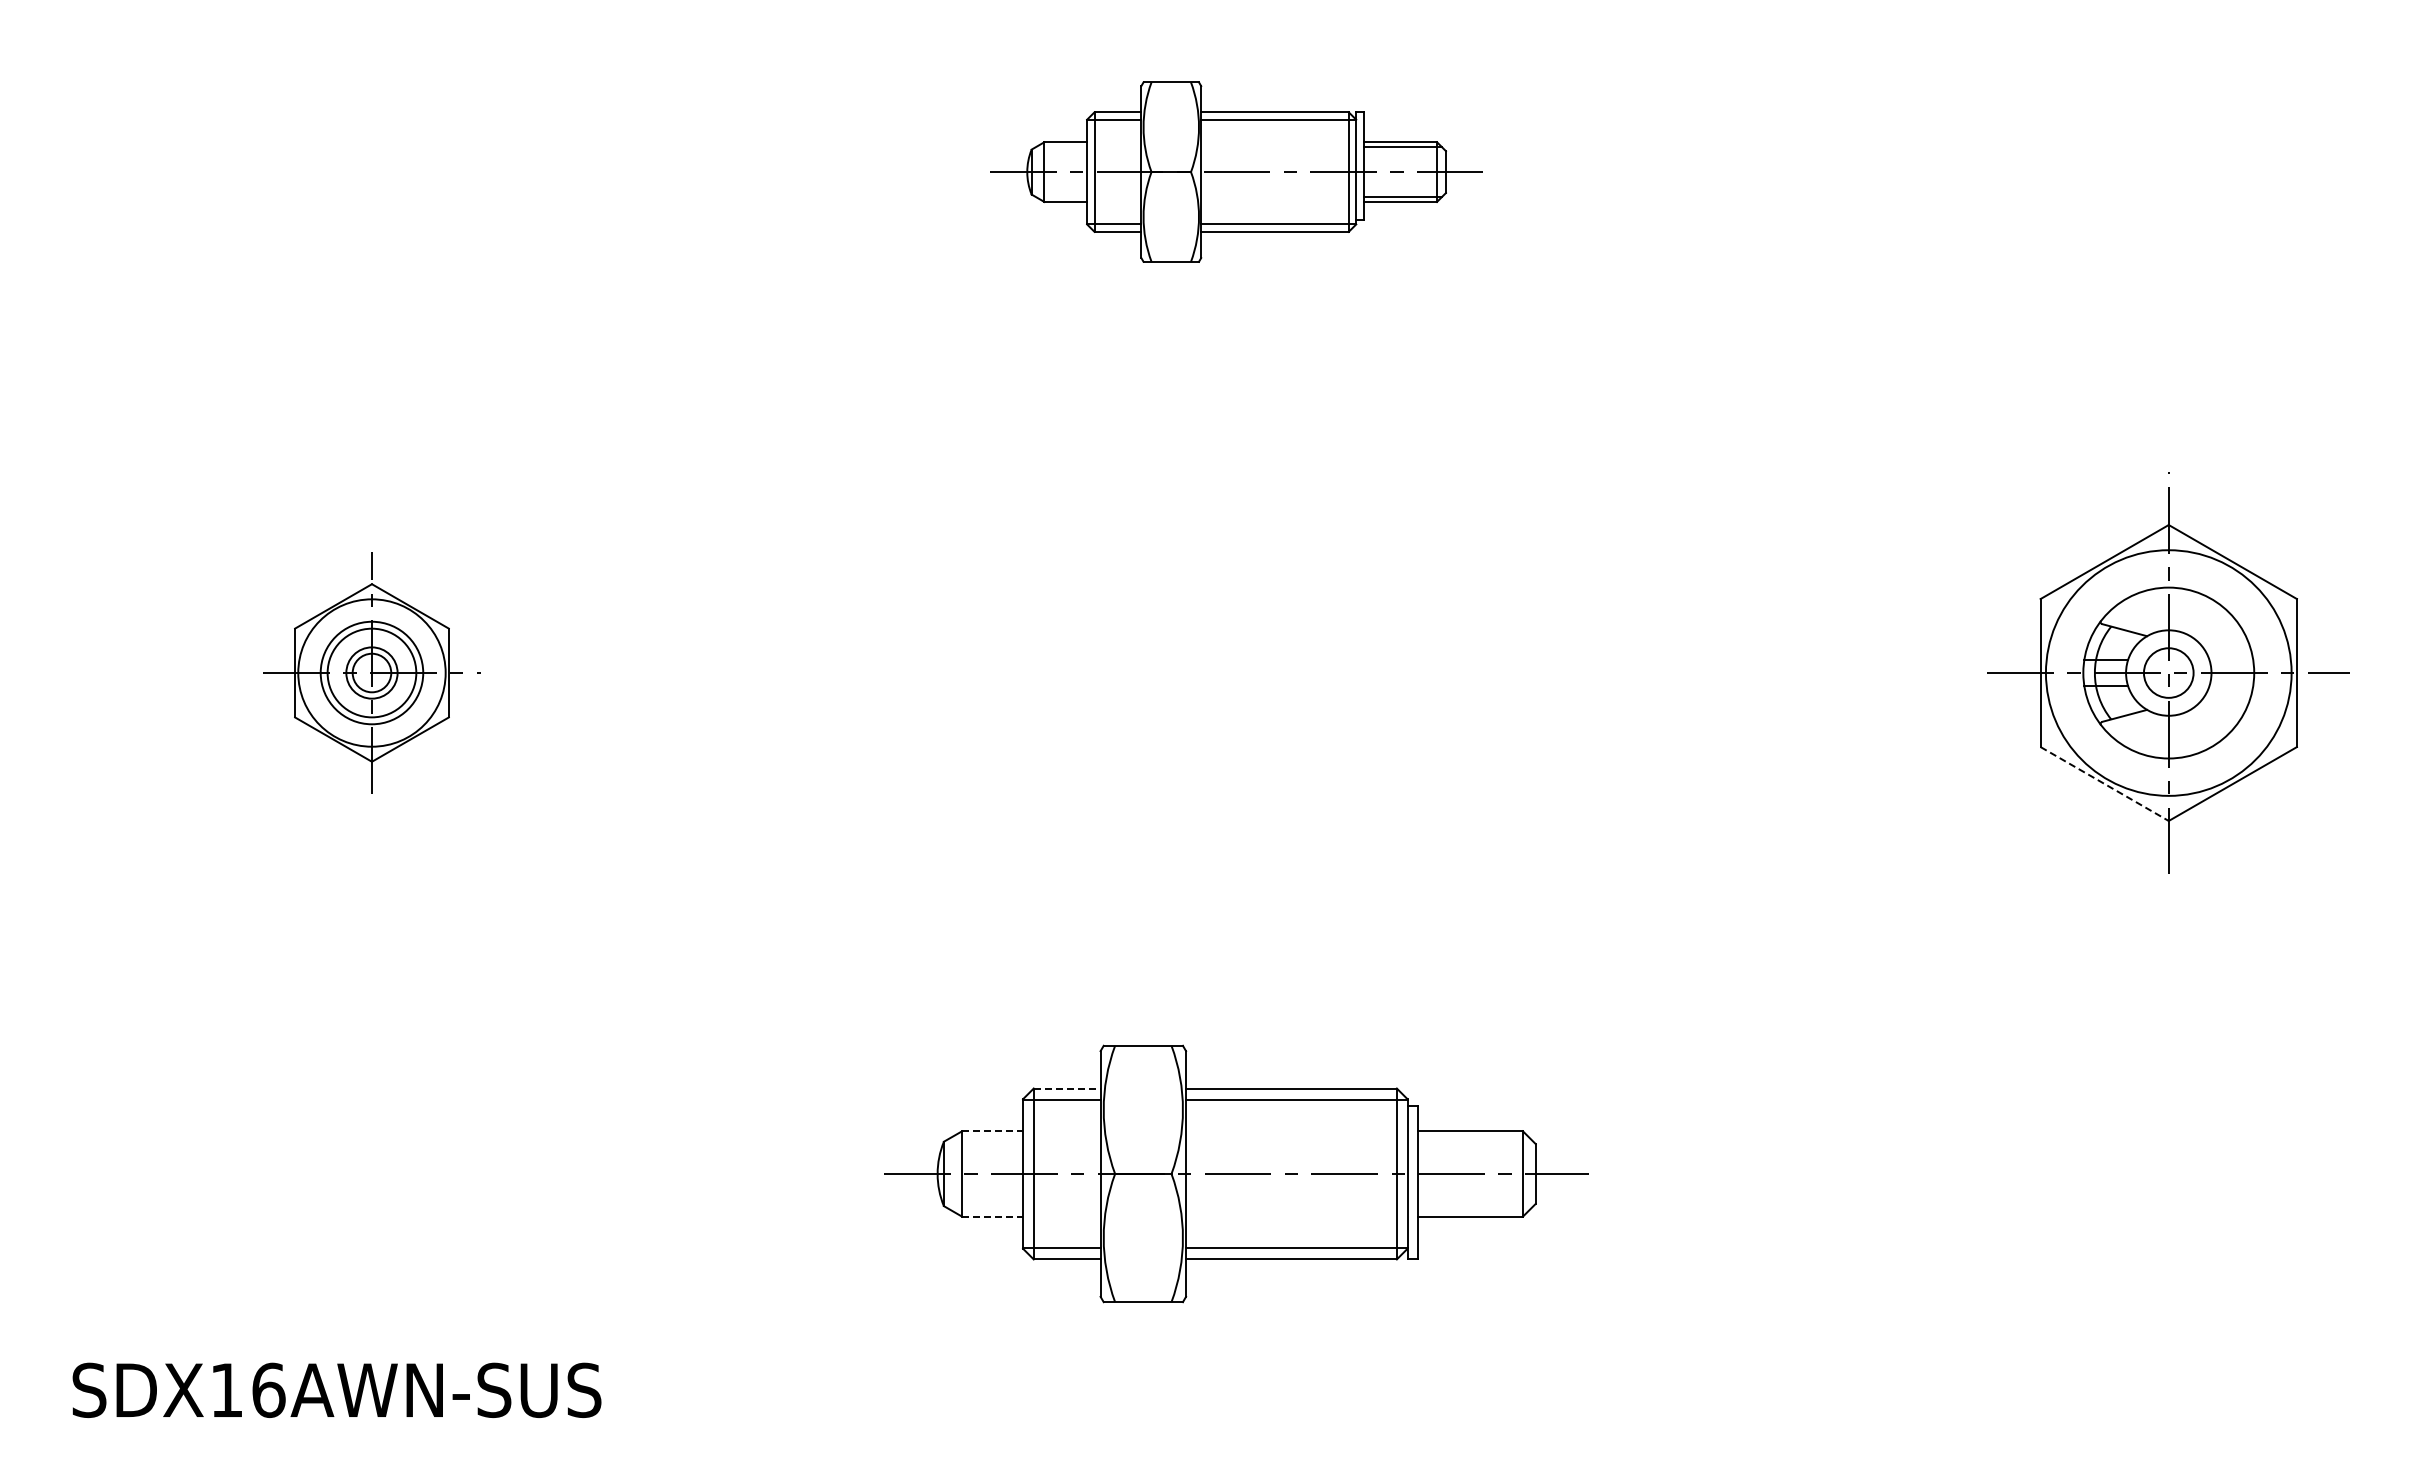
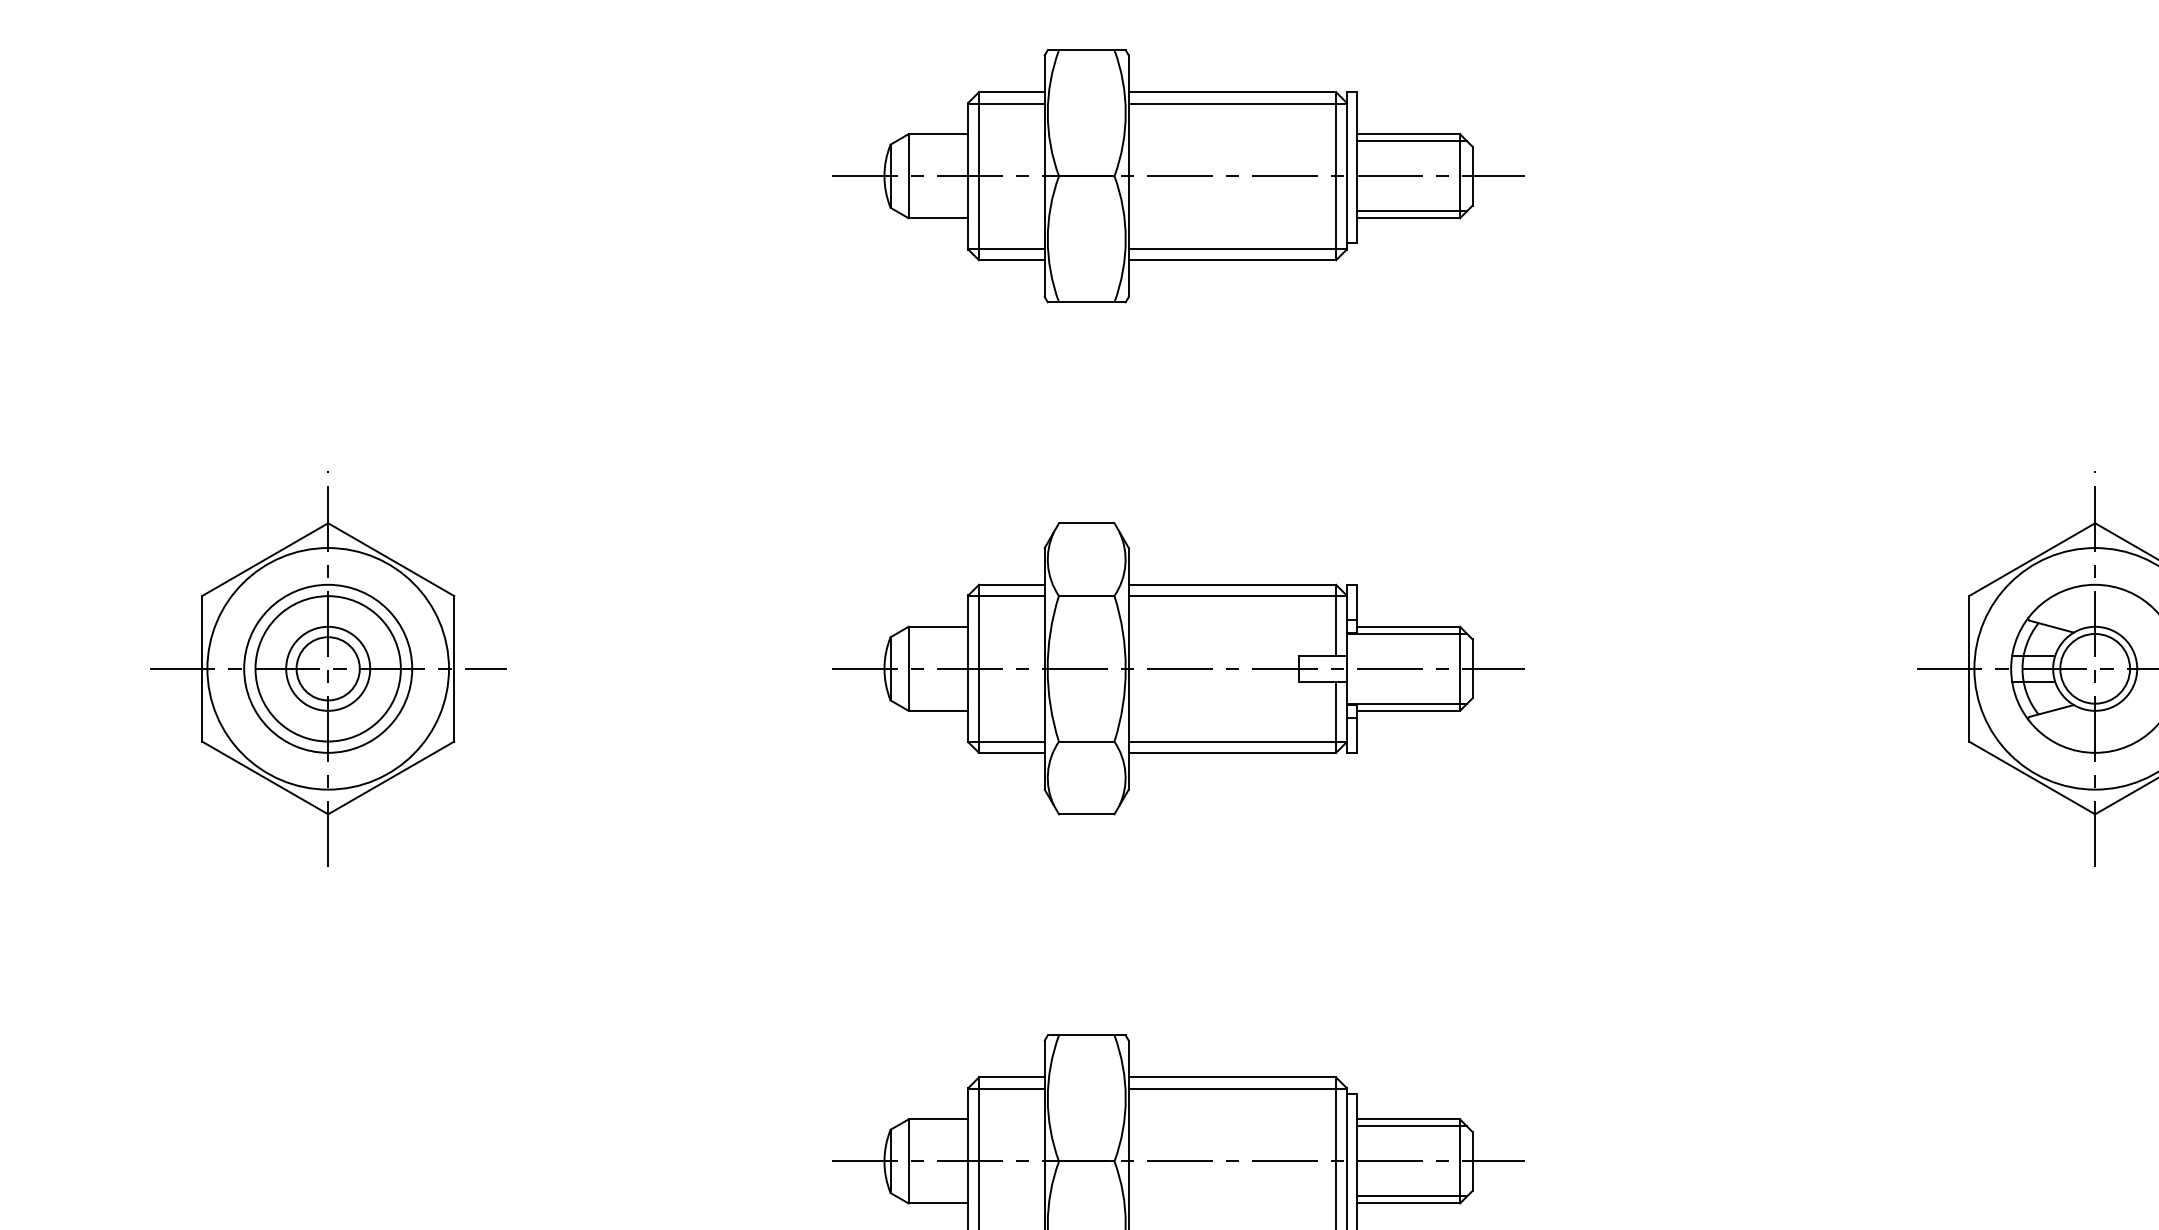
part: (1236, 171) -> (1178, 175), size x1.43
part: (371, 672) -> (327, 668), size x1.67
part: (1236, 672) -> (1178, 668), added
circle: (2168, 672) -> (2094, 668), size x1.43
line: (2104, 784) -> (2031, 778), dashed -> solid
line: (1067, 1088) -> (1012, 1077), dashed -> solid
line: (993, 1131) -> (939, 1119), dashed -> solid
line: (1474, 1138) -> (1412, 1126), added
line: (1474, 1209) -> (1412, 1196), added
line: (993, 1216) -> (939, 1203), dashed -> solid

